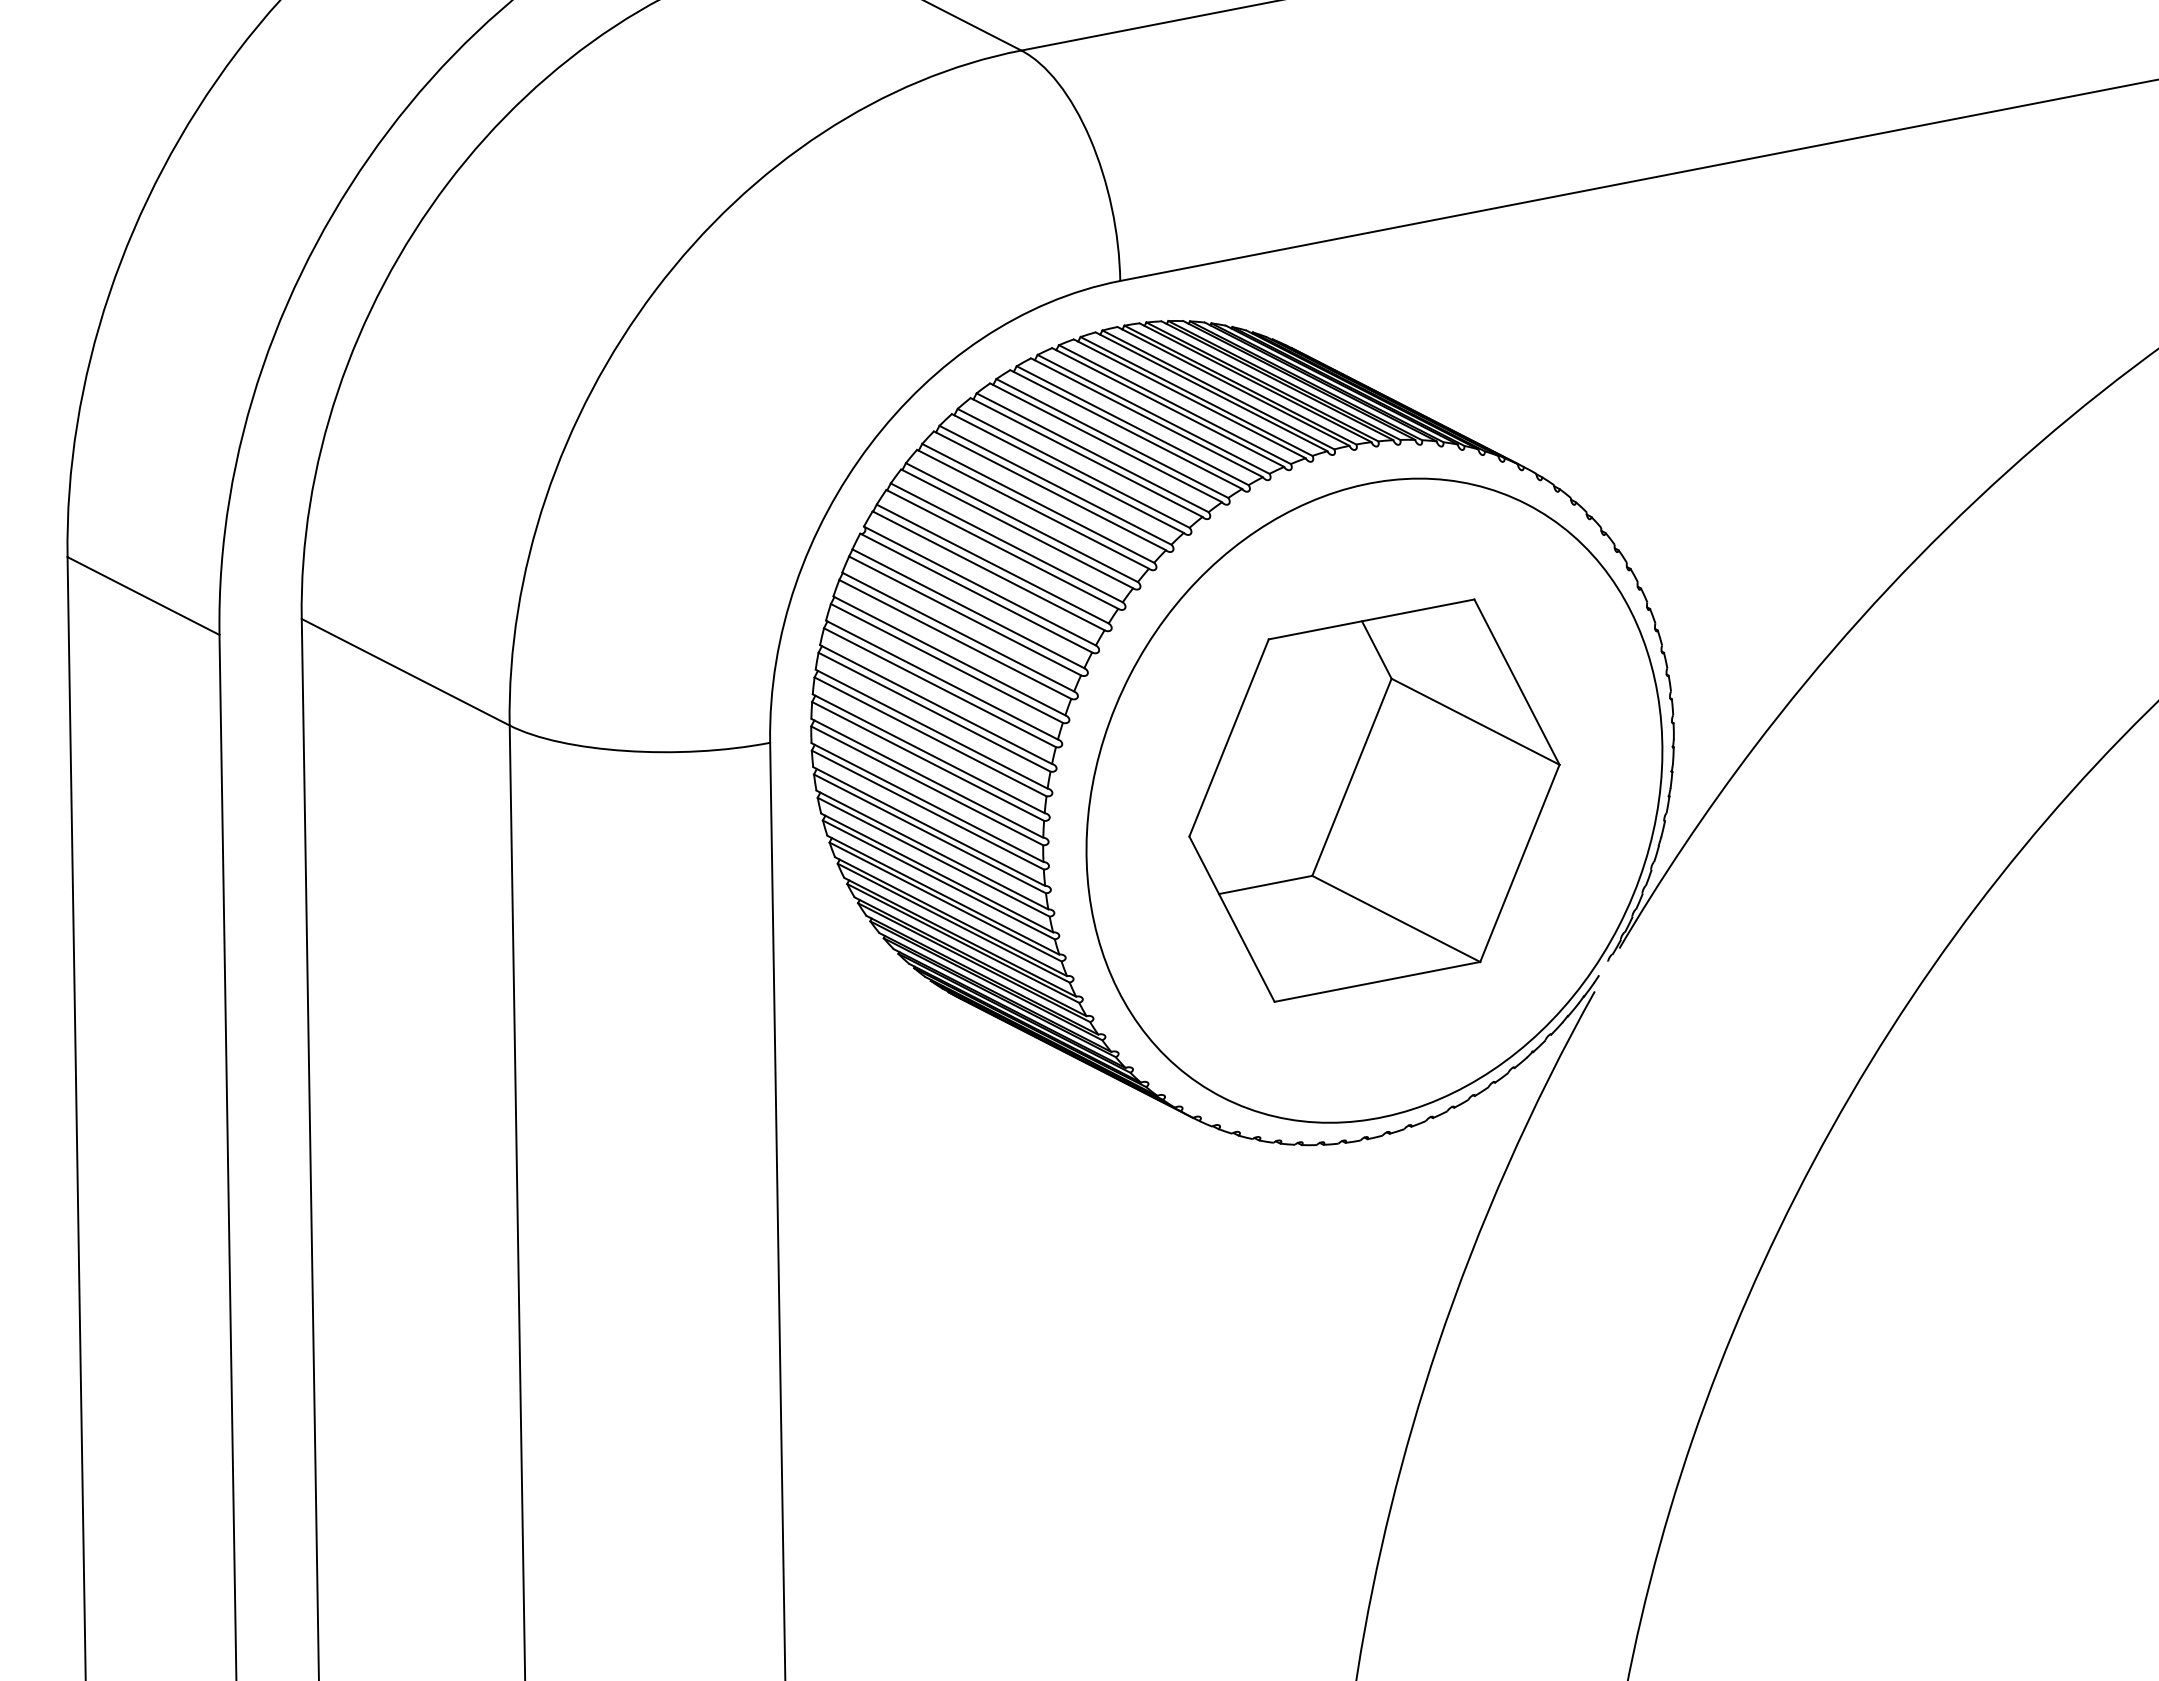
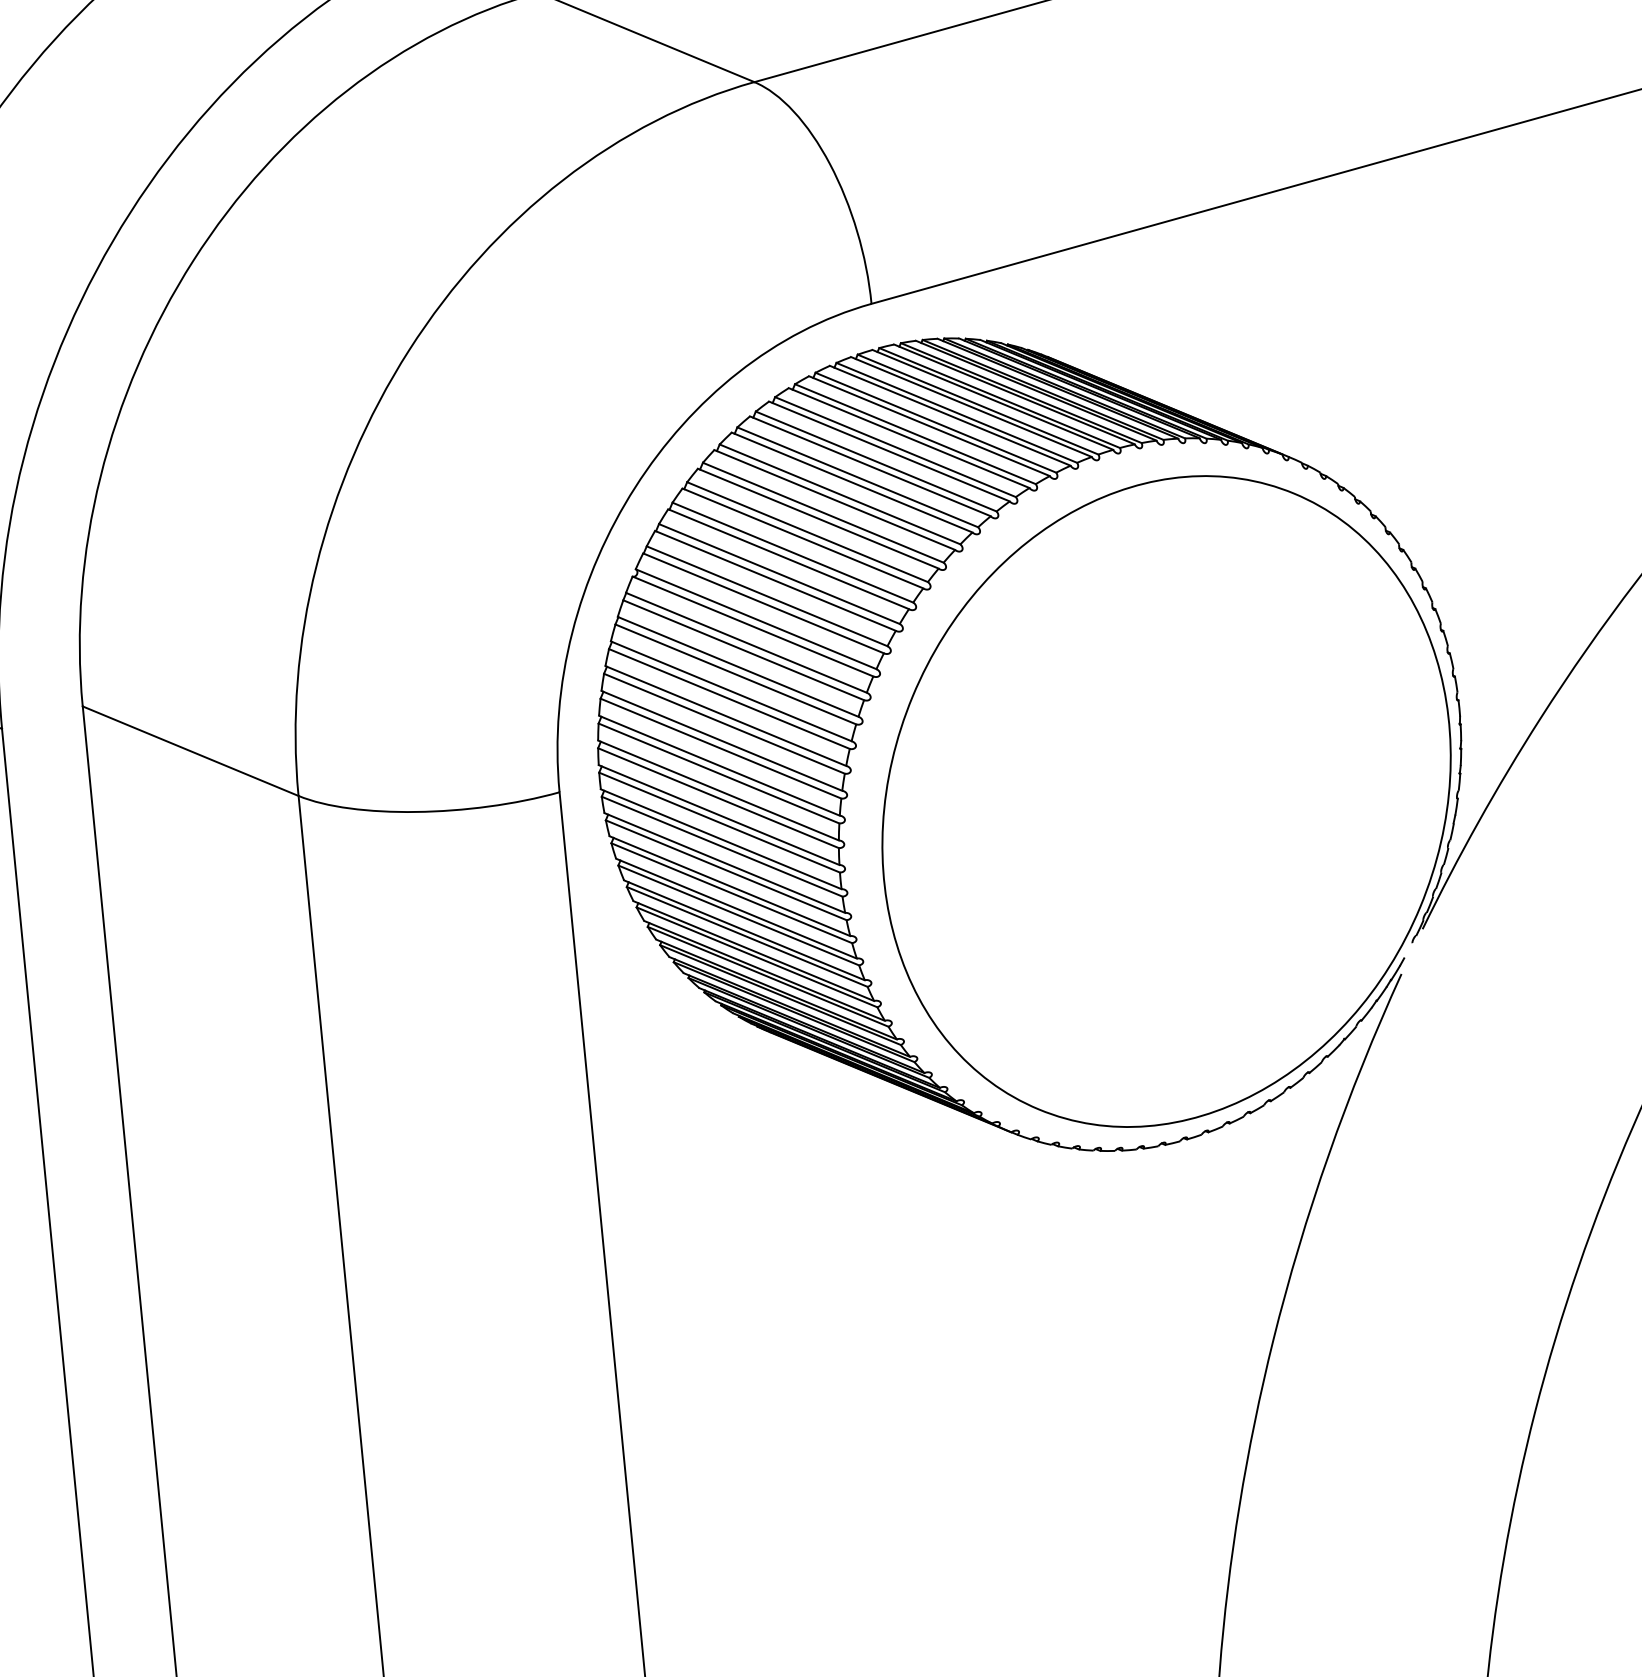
part: (1374, 800) -> (1166, 801), removed

